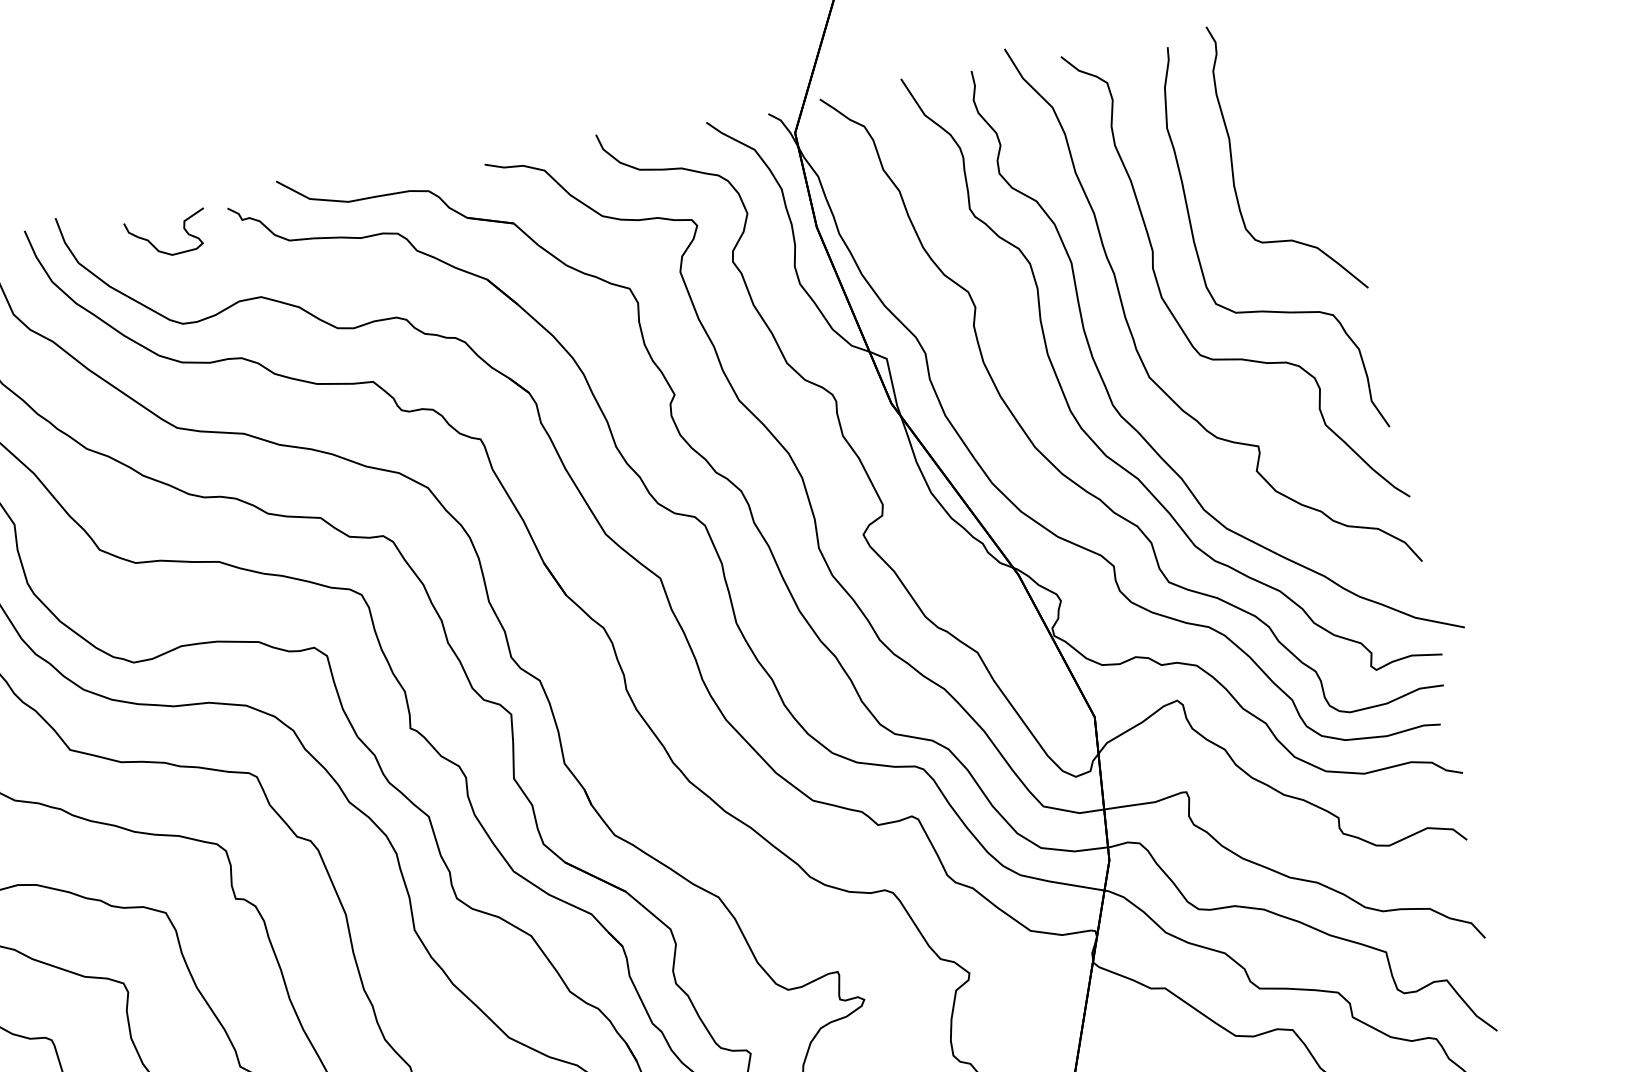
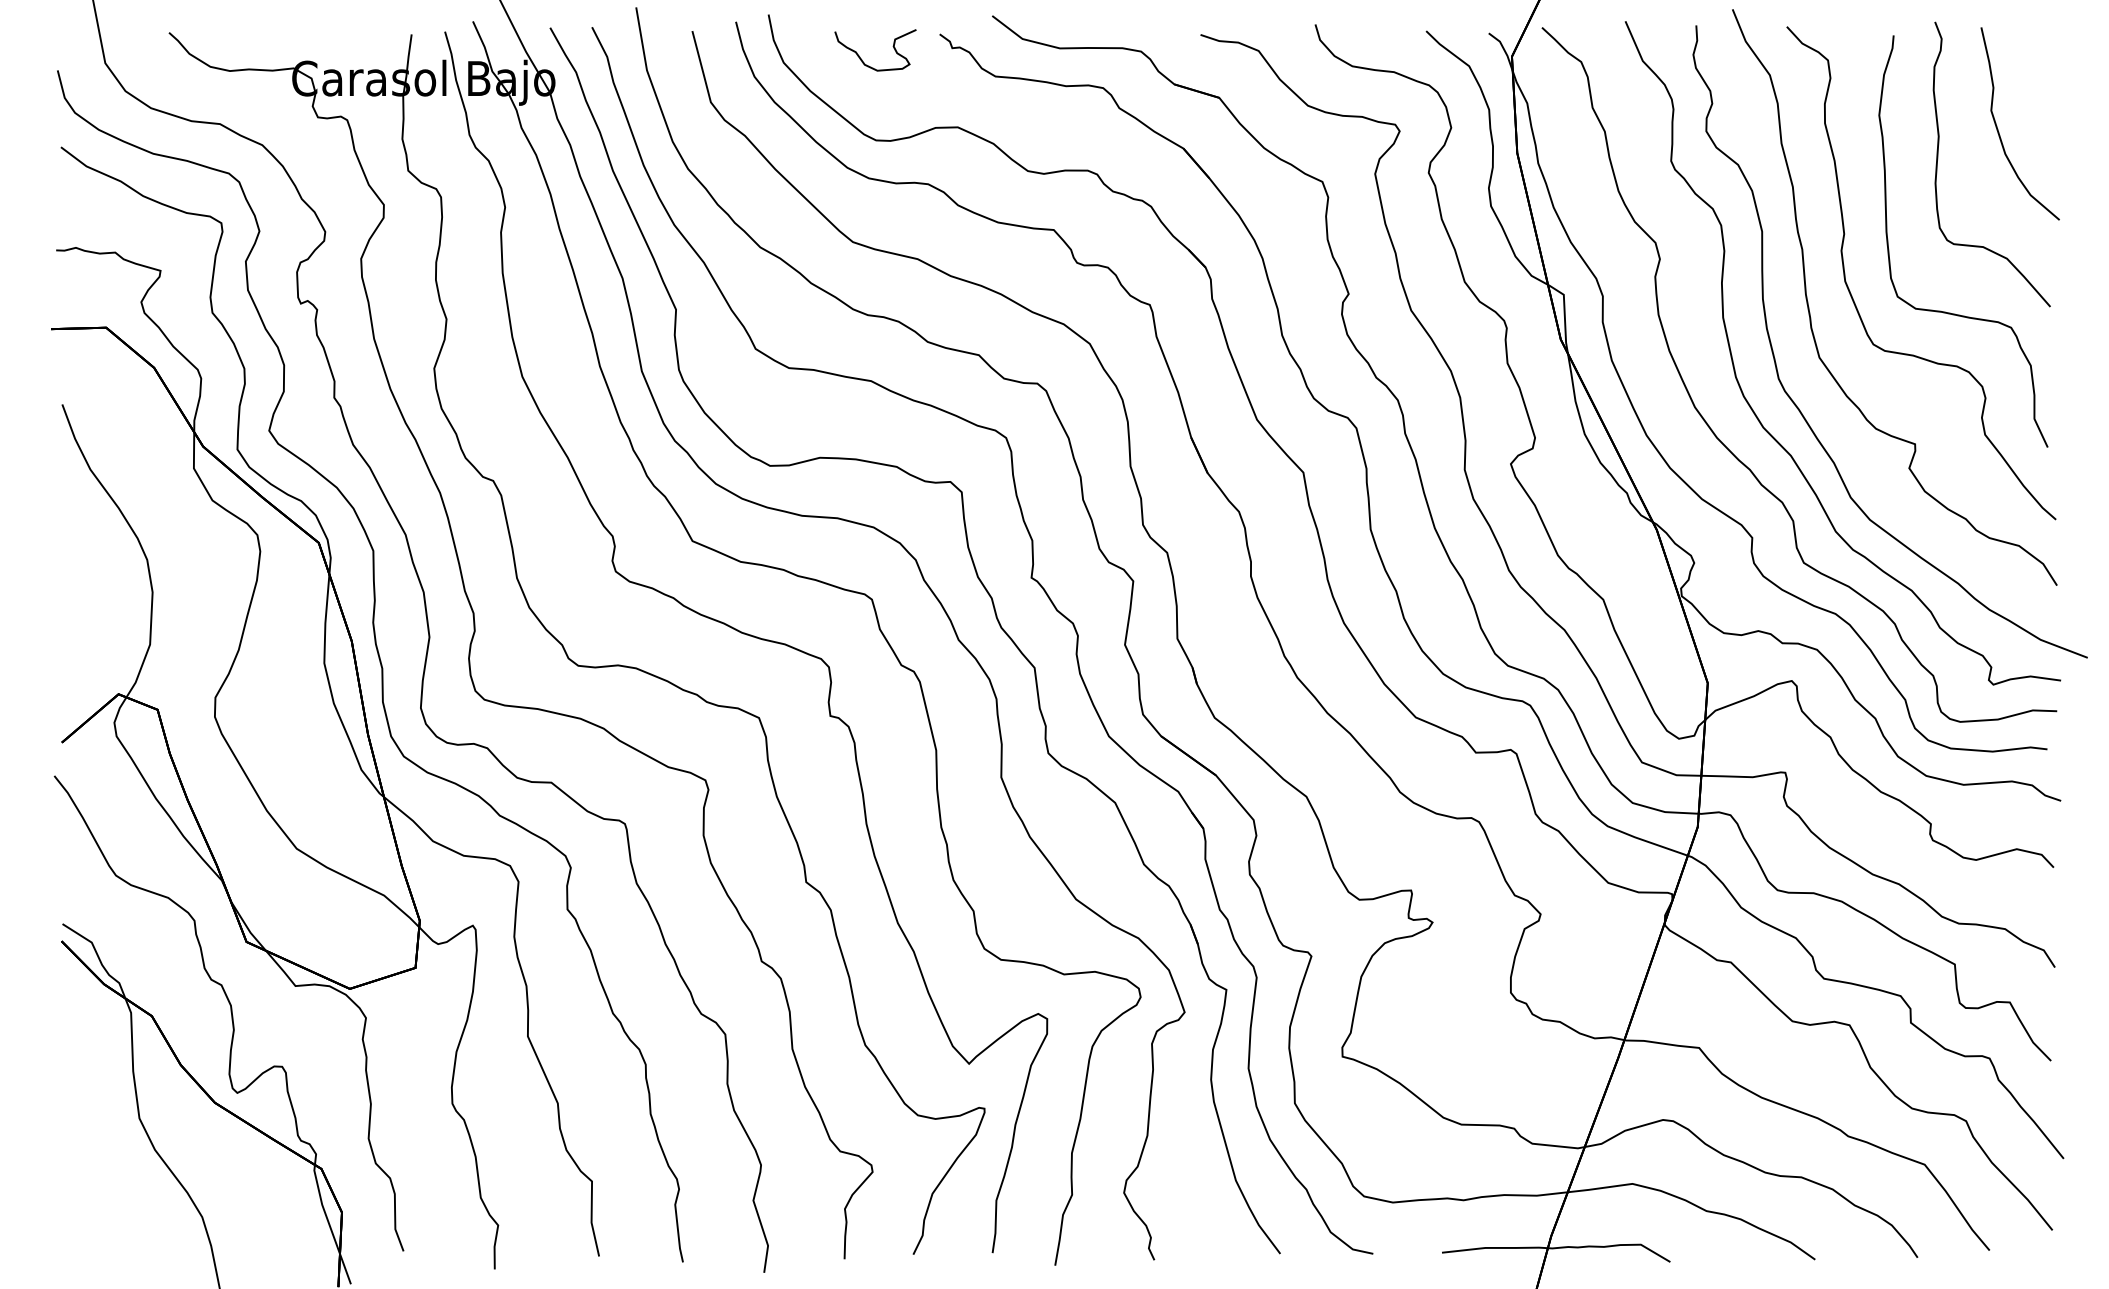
part: (1287, 122) -> (1998, 129), added

